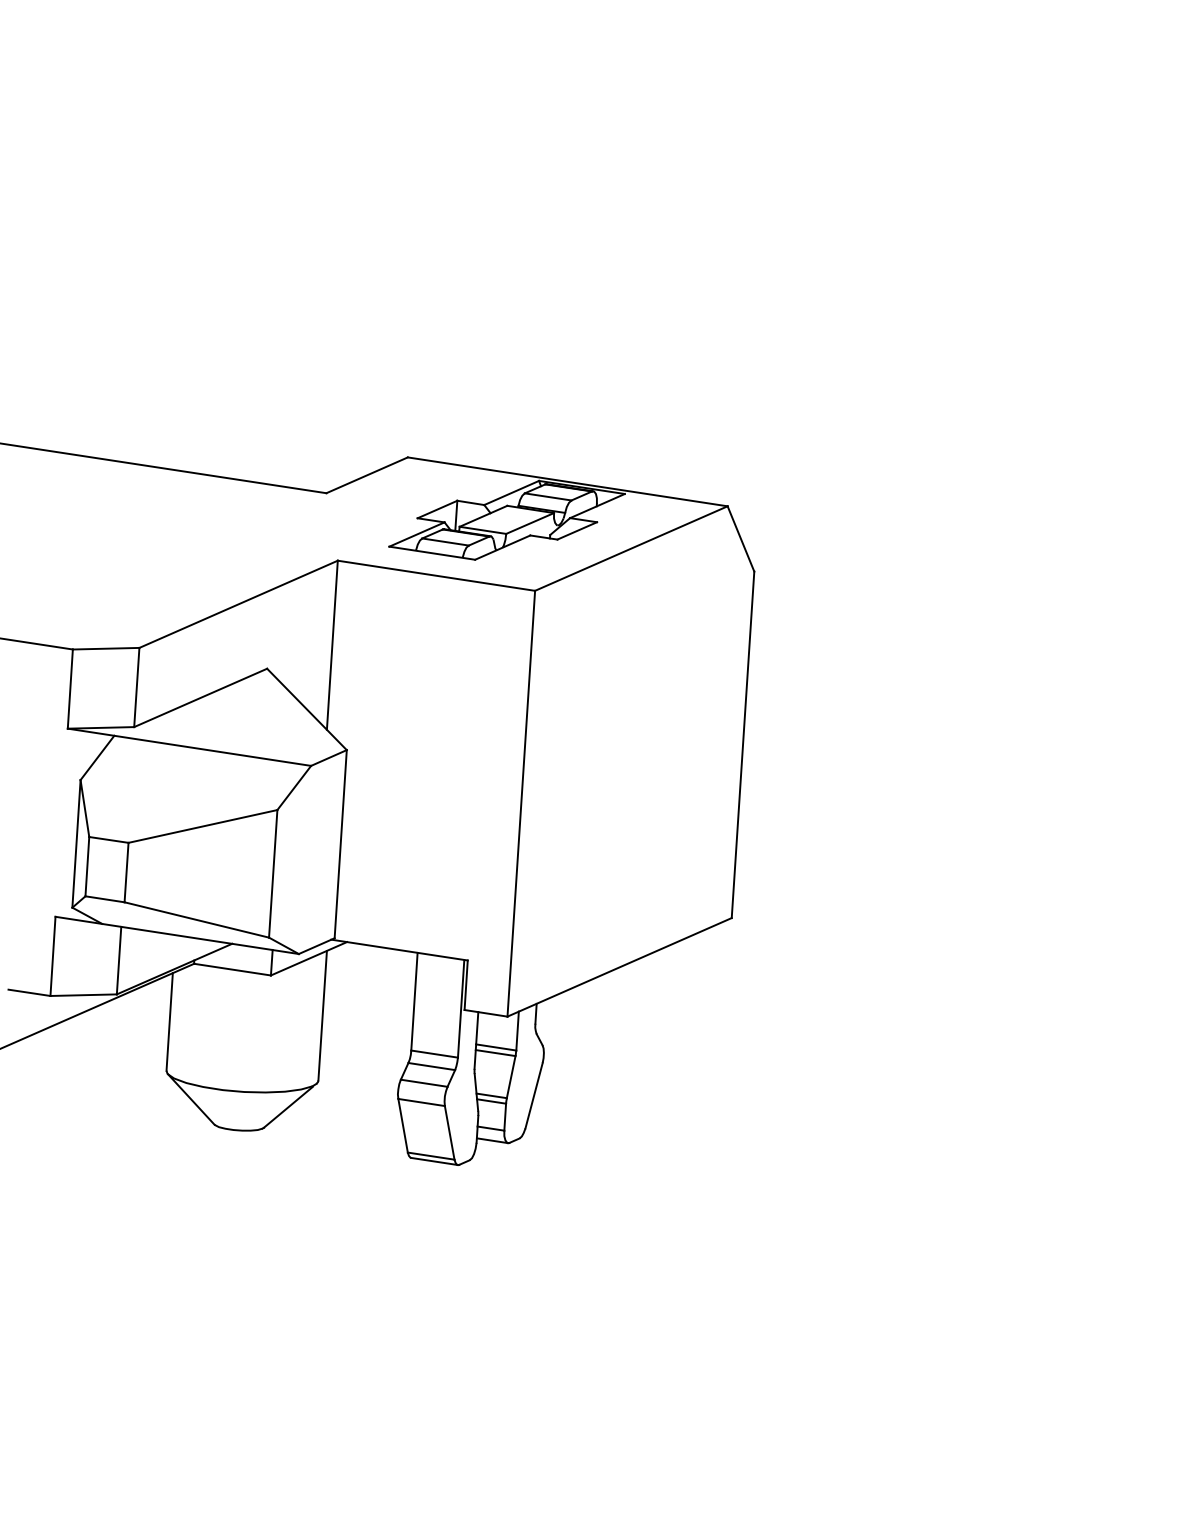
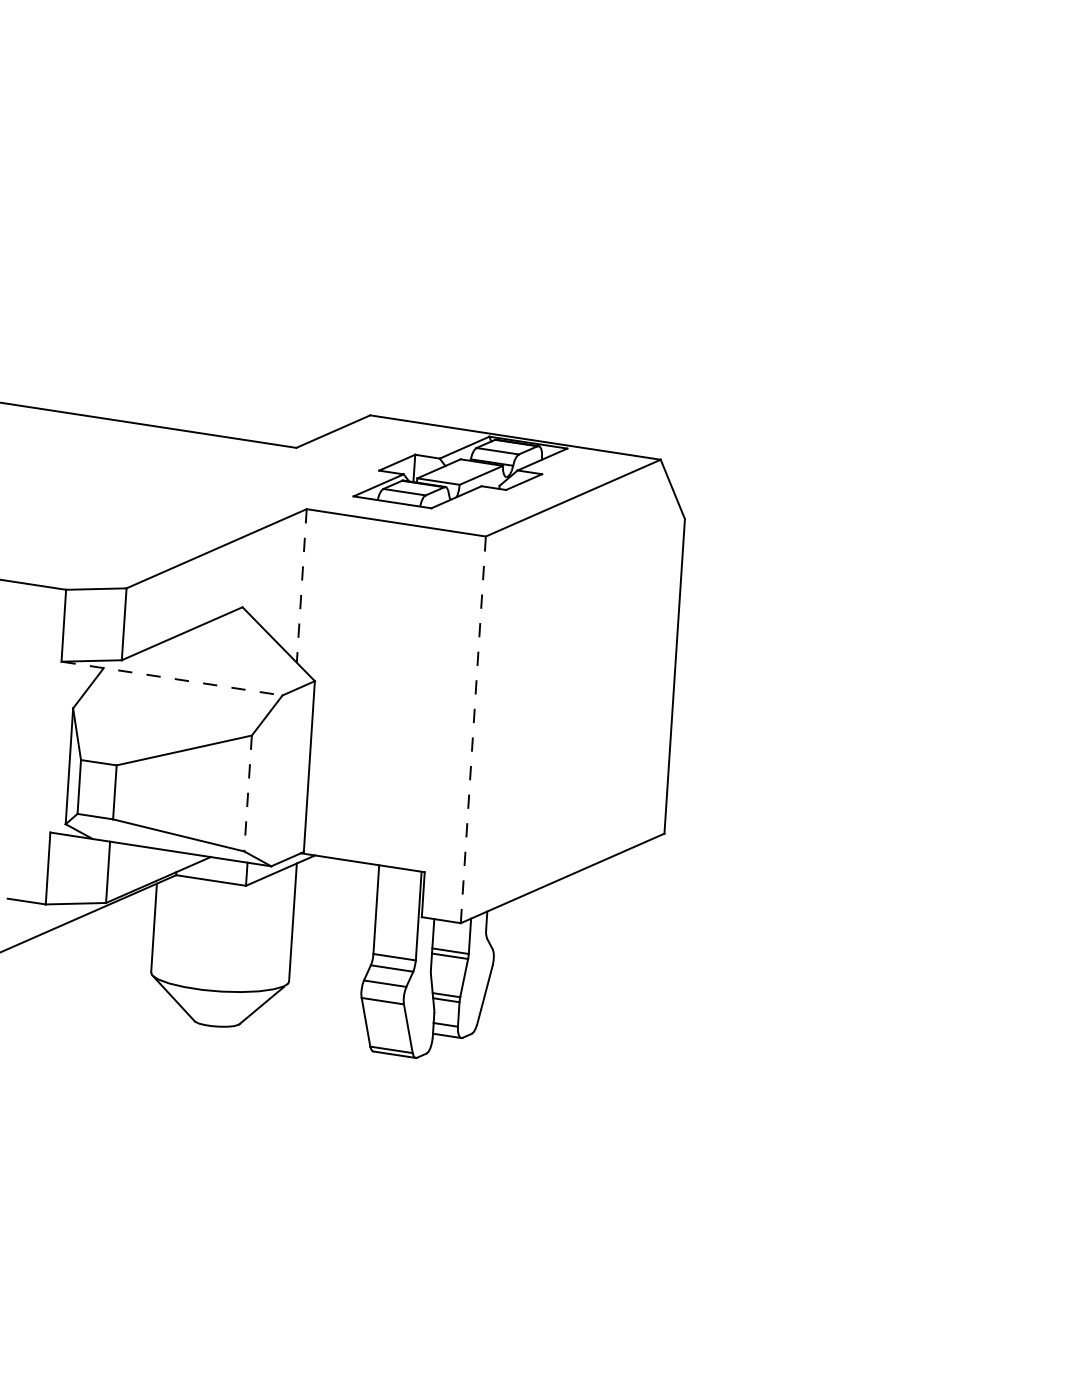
line: (332, 644) -> (301, 585), solid -> dashed
line: (190, 747) -> (172, 678), solid -> dashed
line: (521, 803) -> (473, 729), solid -> dashed
line: (273, 874) -> (248, 794), solid -> dashed

